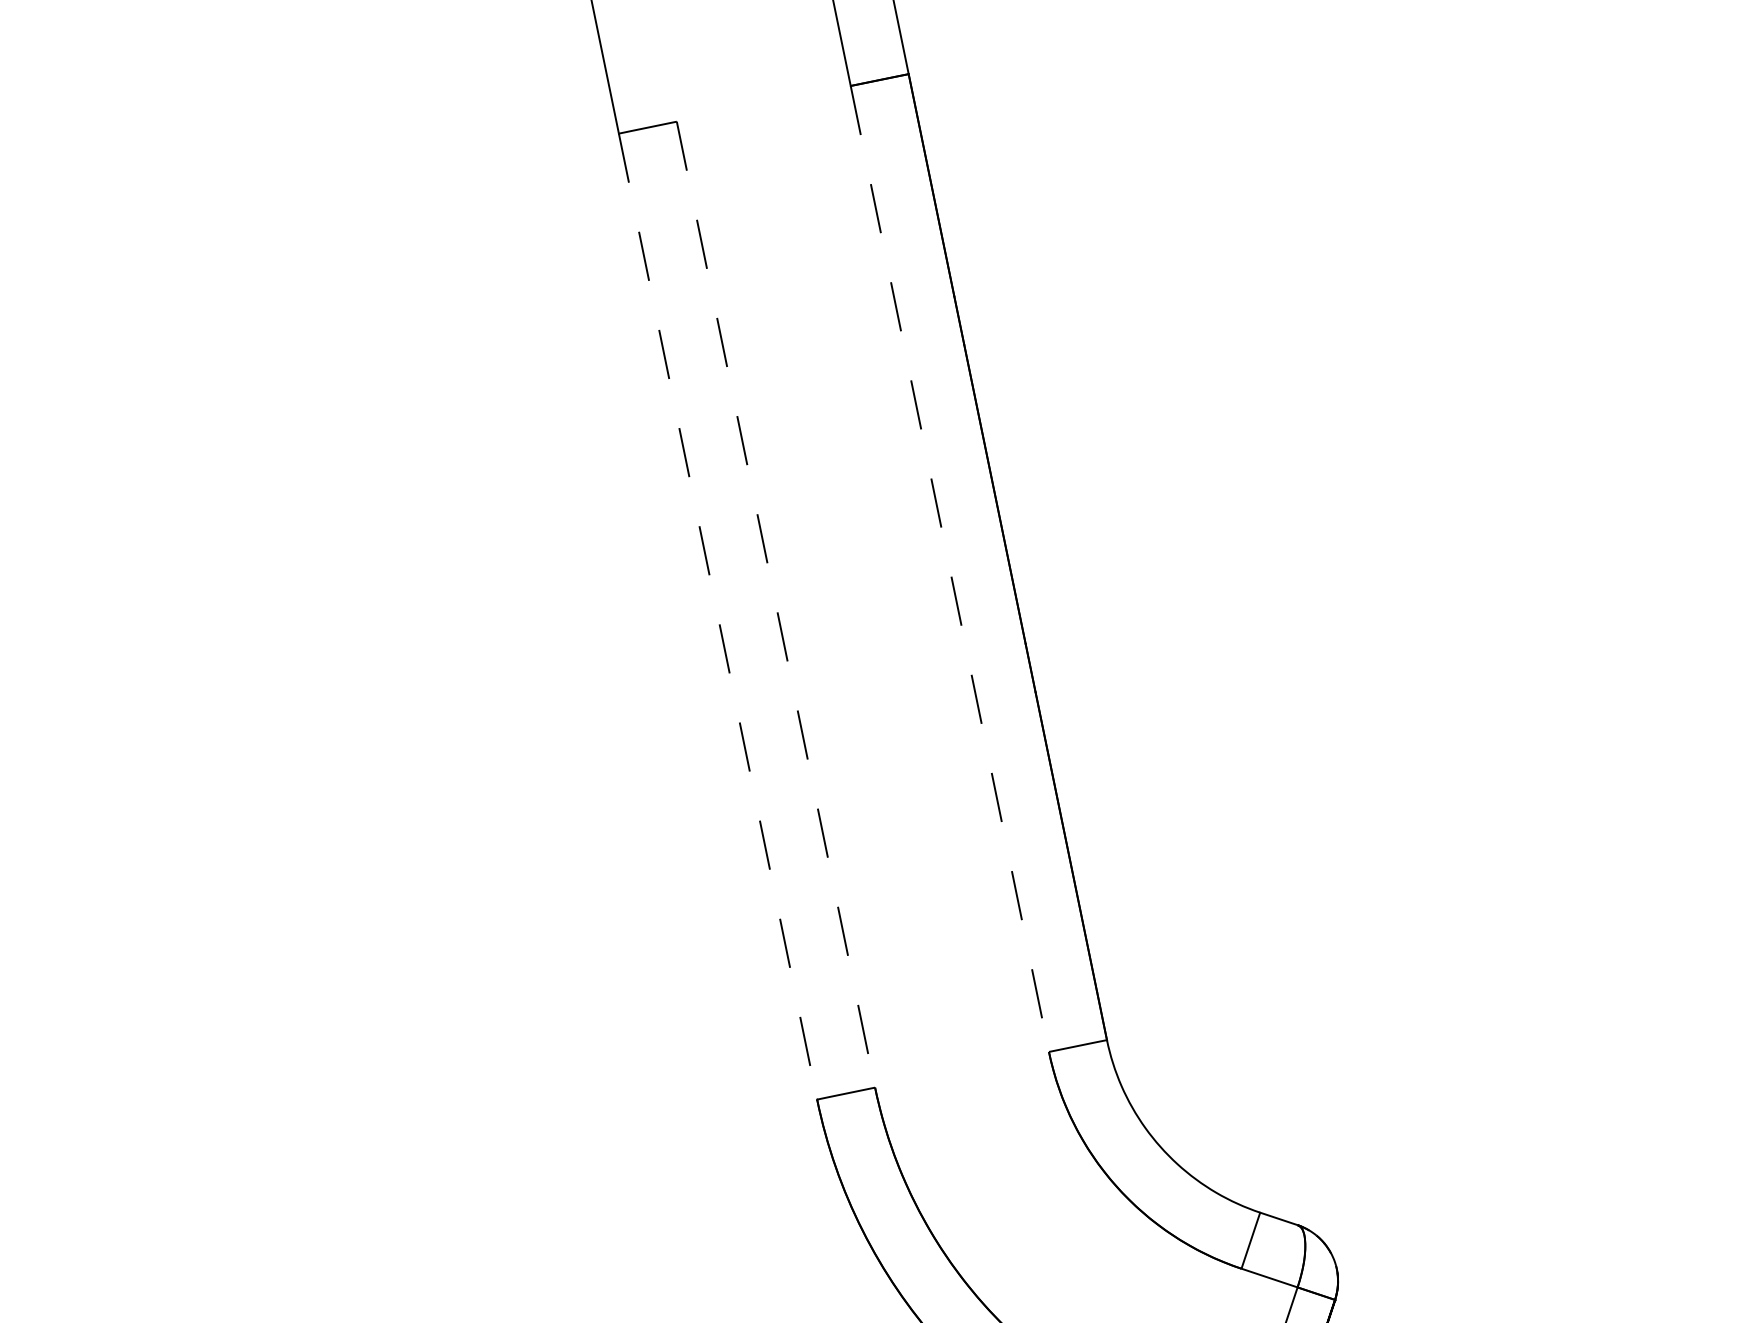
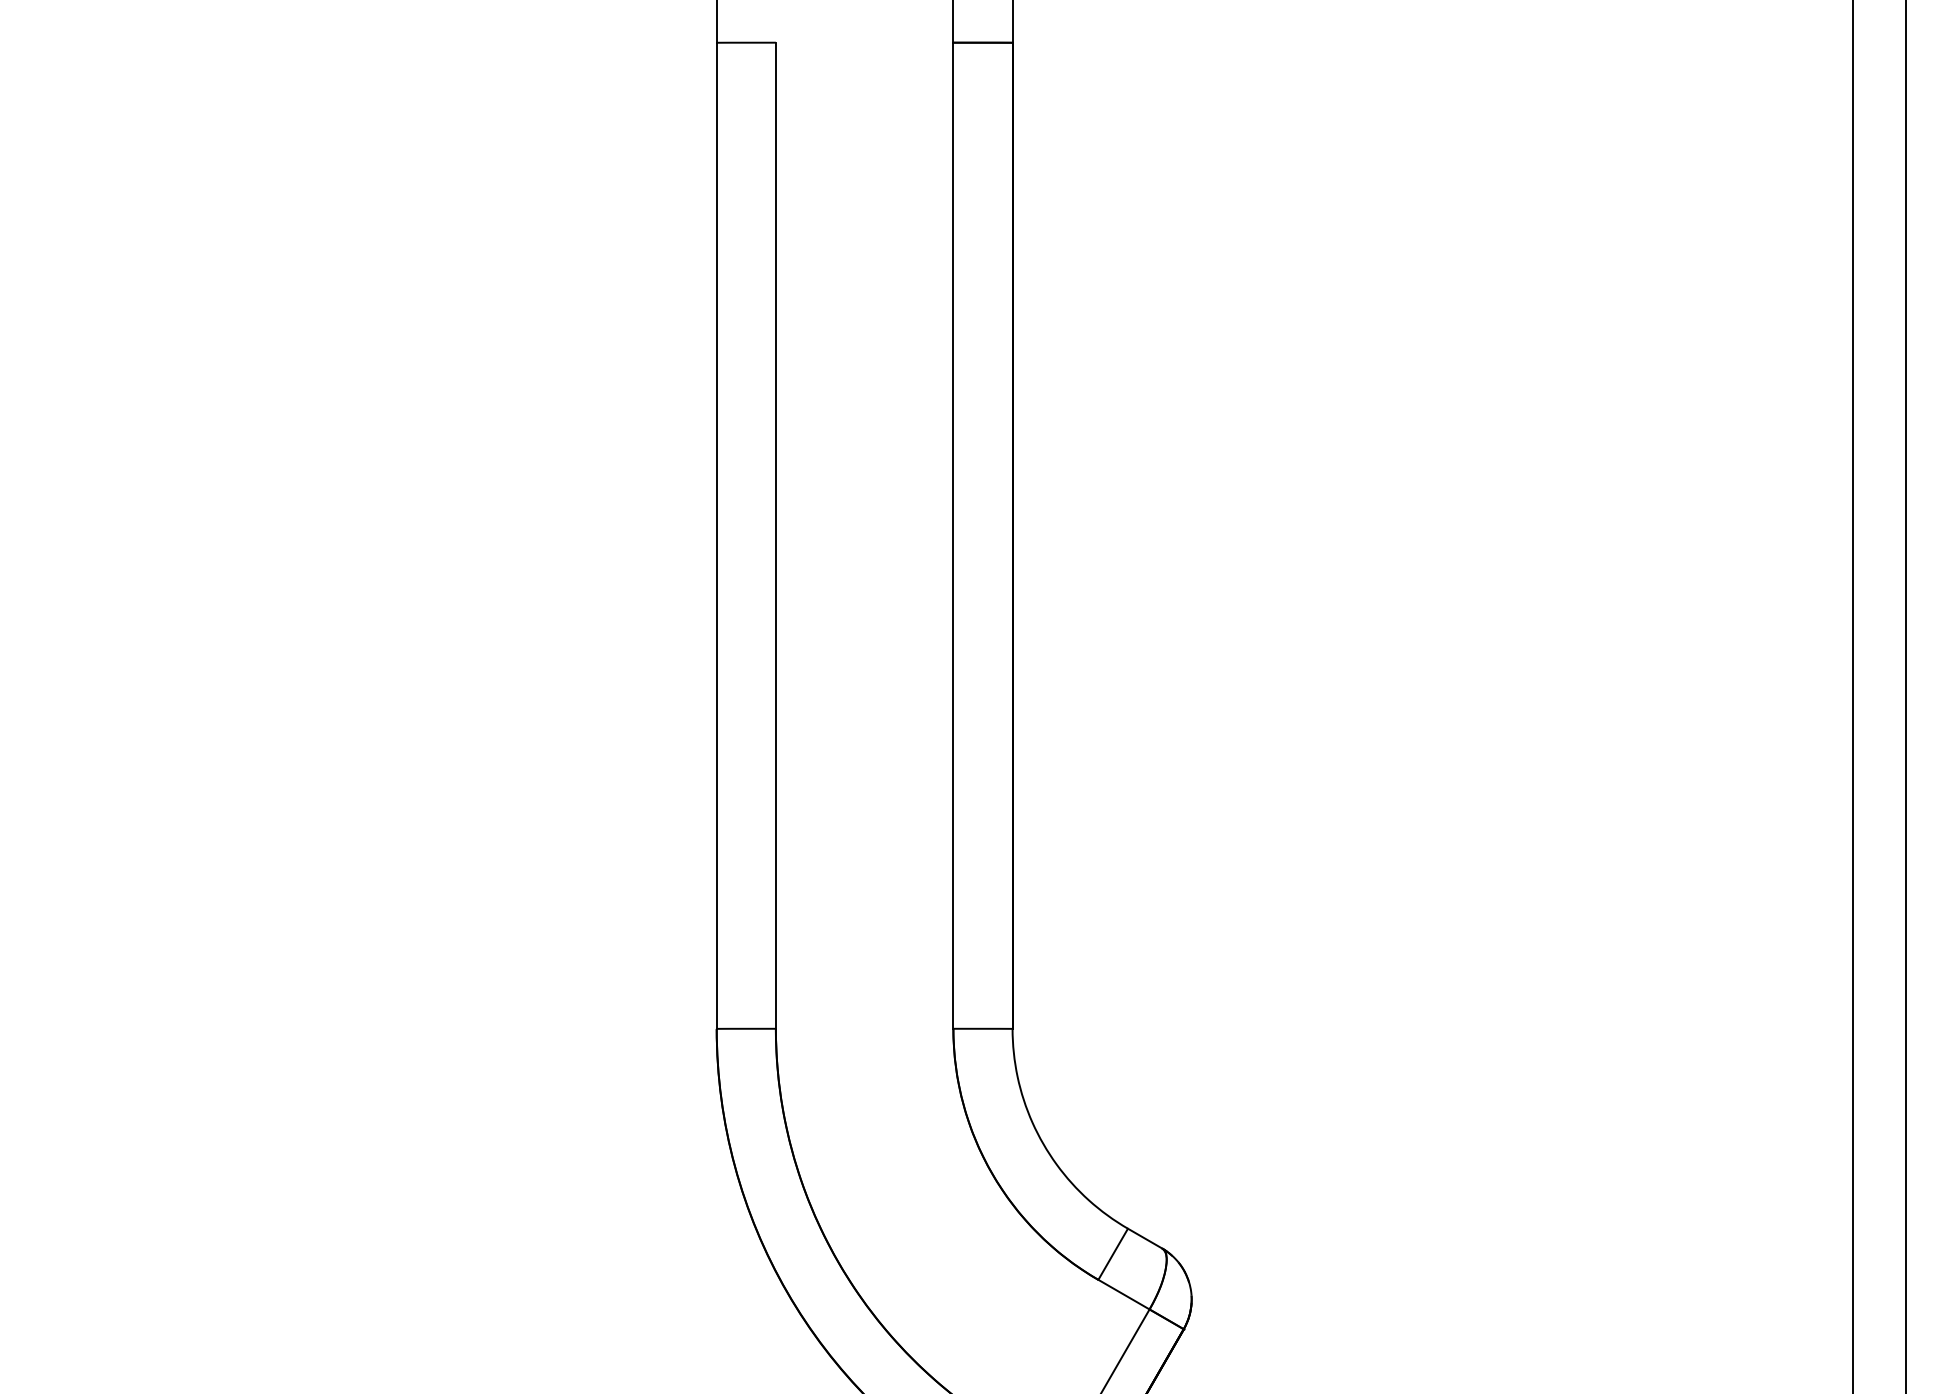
line: (950, 569) -> (953, 536), dashed -> solid
line: (775, 605) -> (775, 536), dashed -> solid
line: (717, 617) -> (716, 536), dashed -> solid

